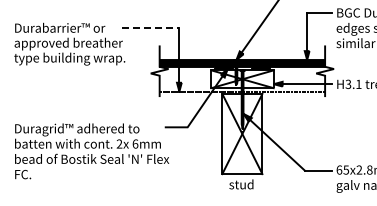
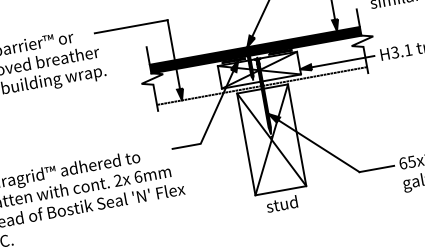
line: (150, 28) -> (130, 26), dashed -> solid

